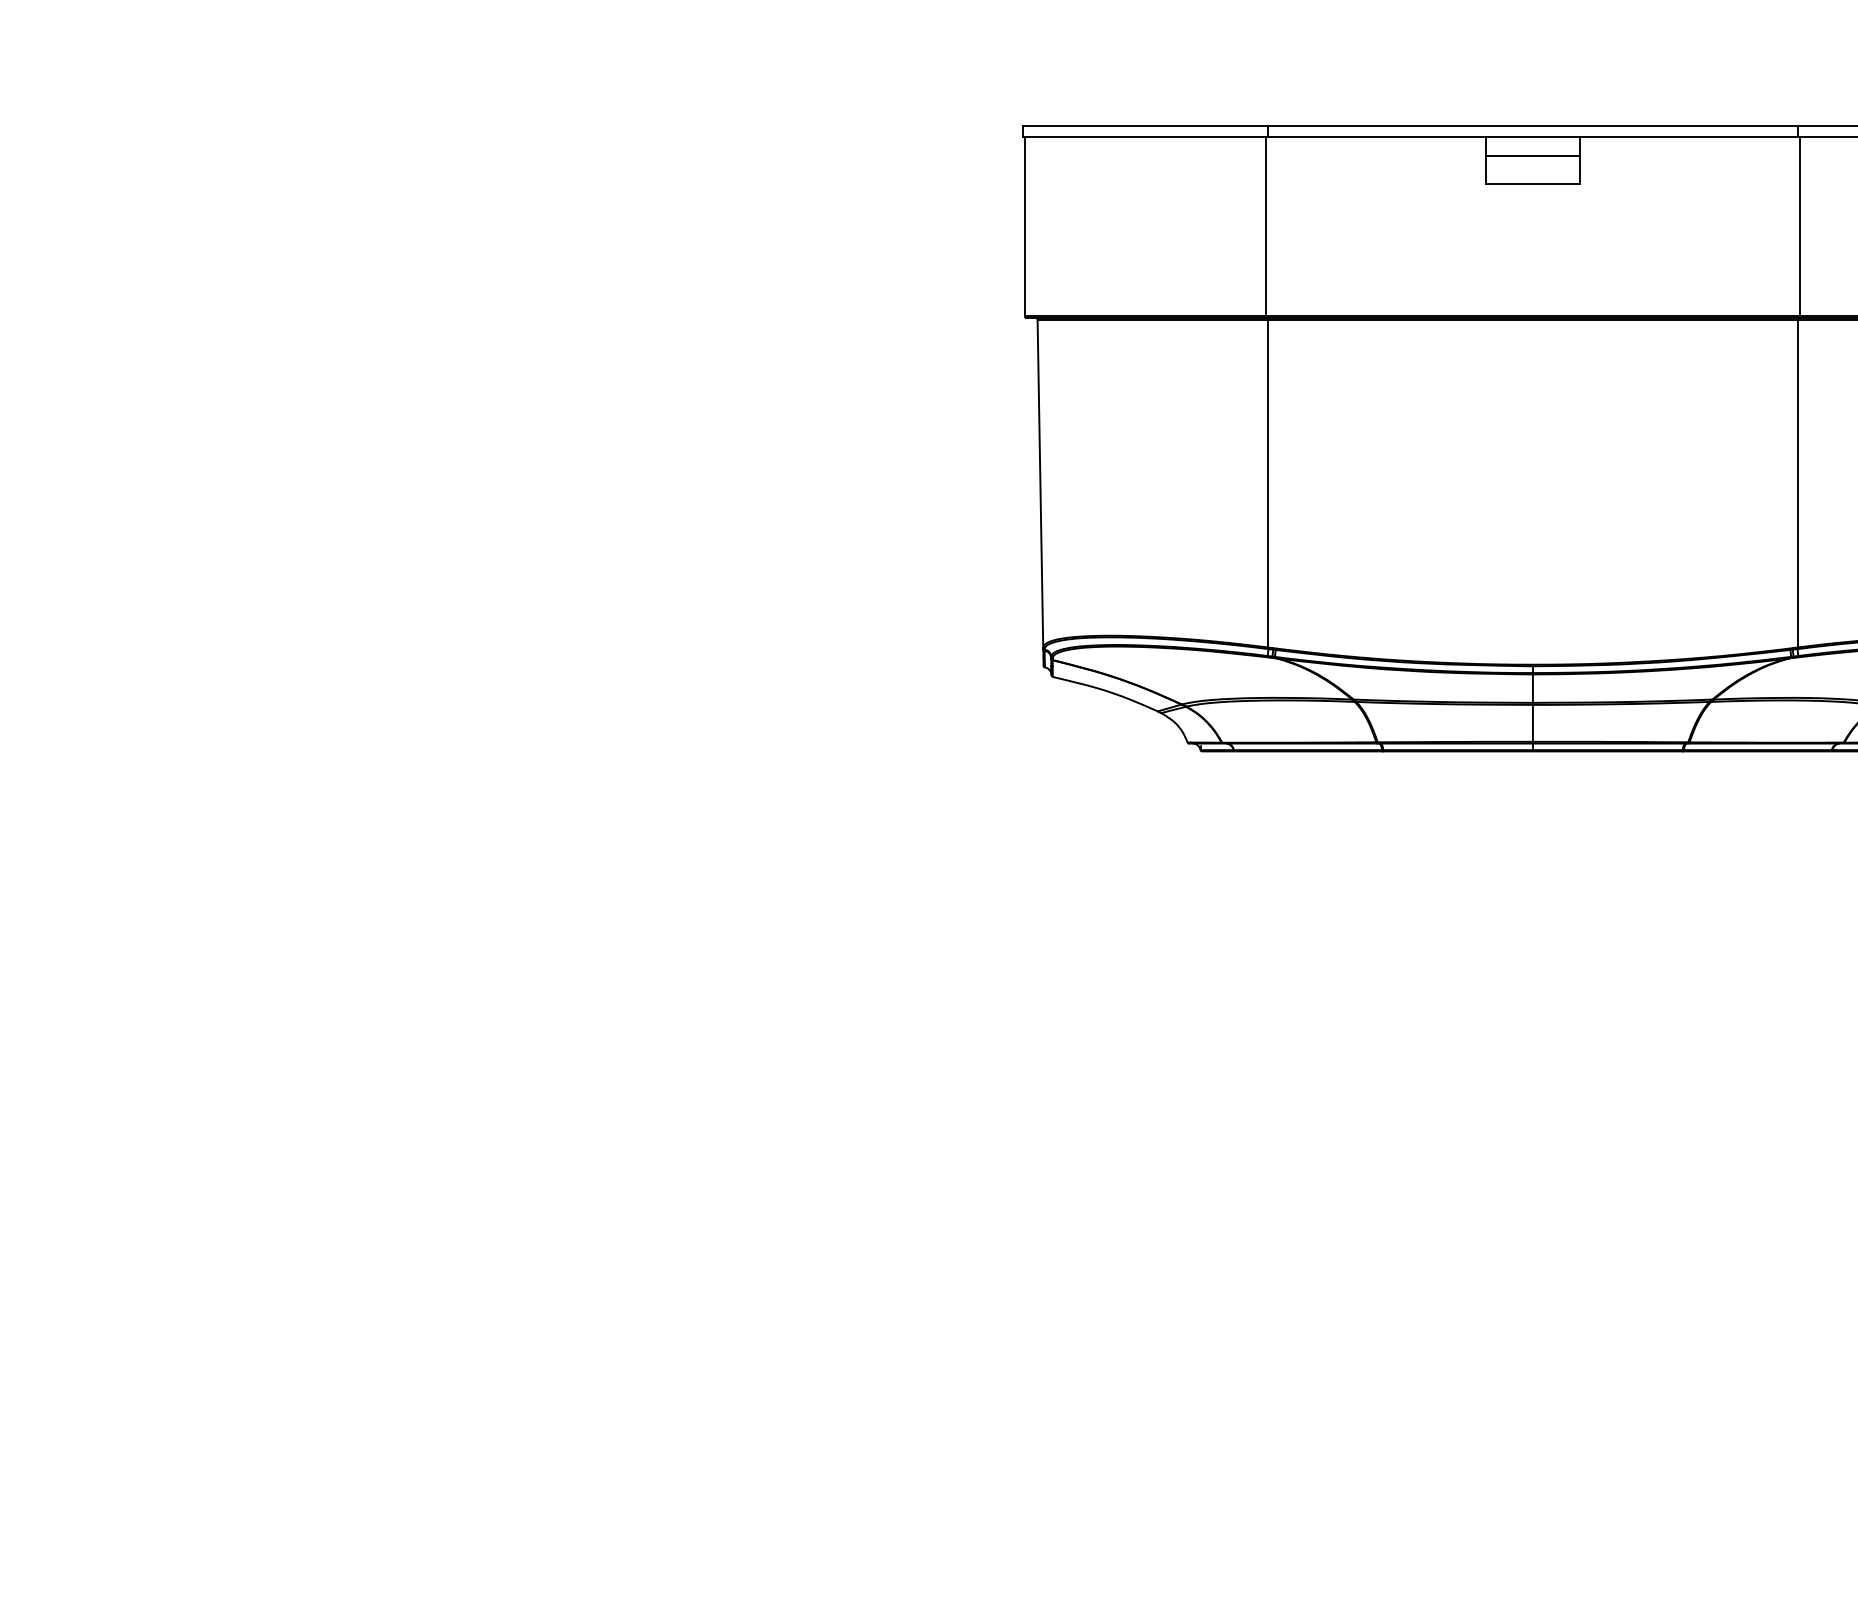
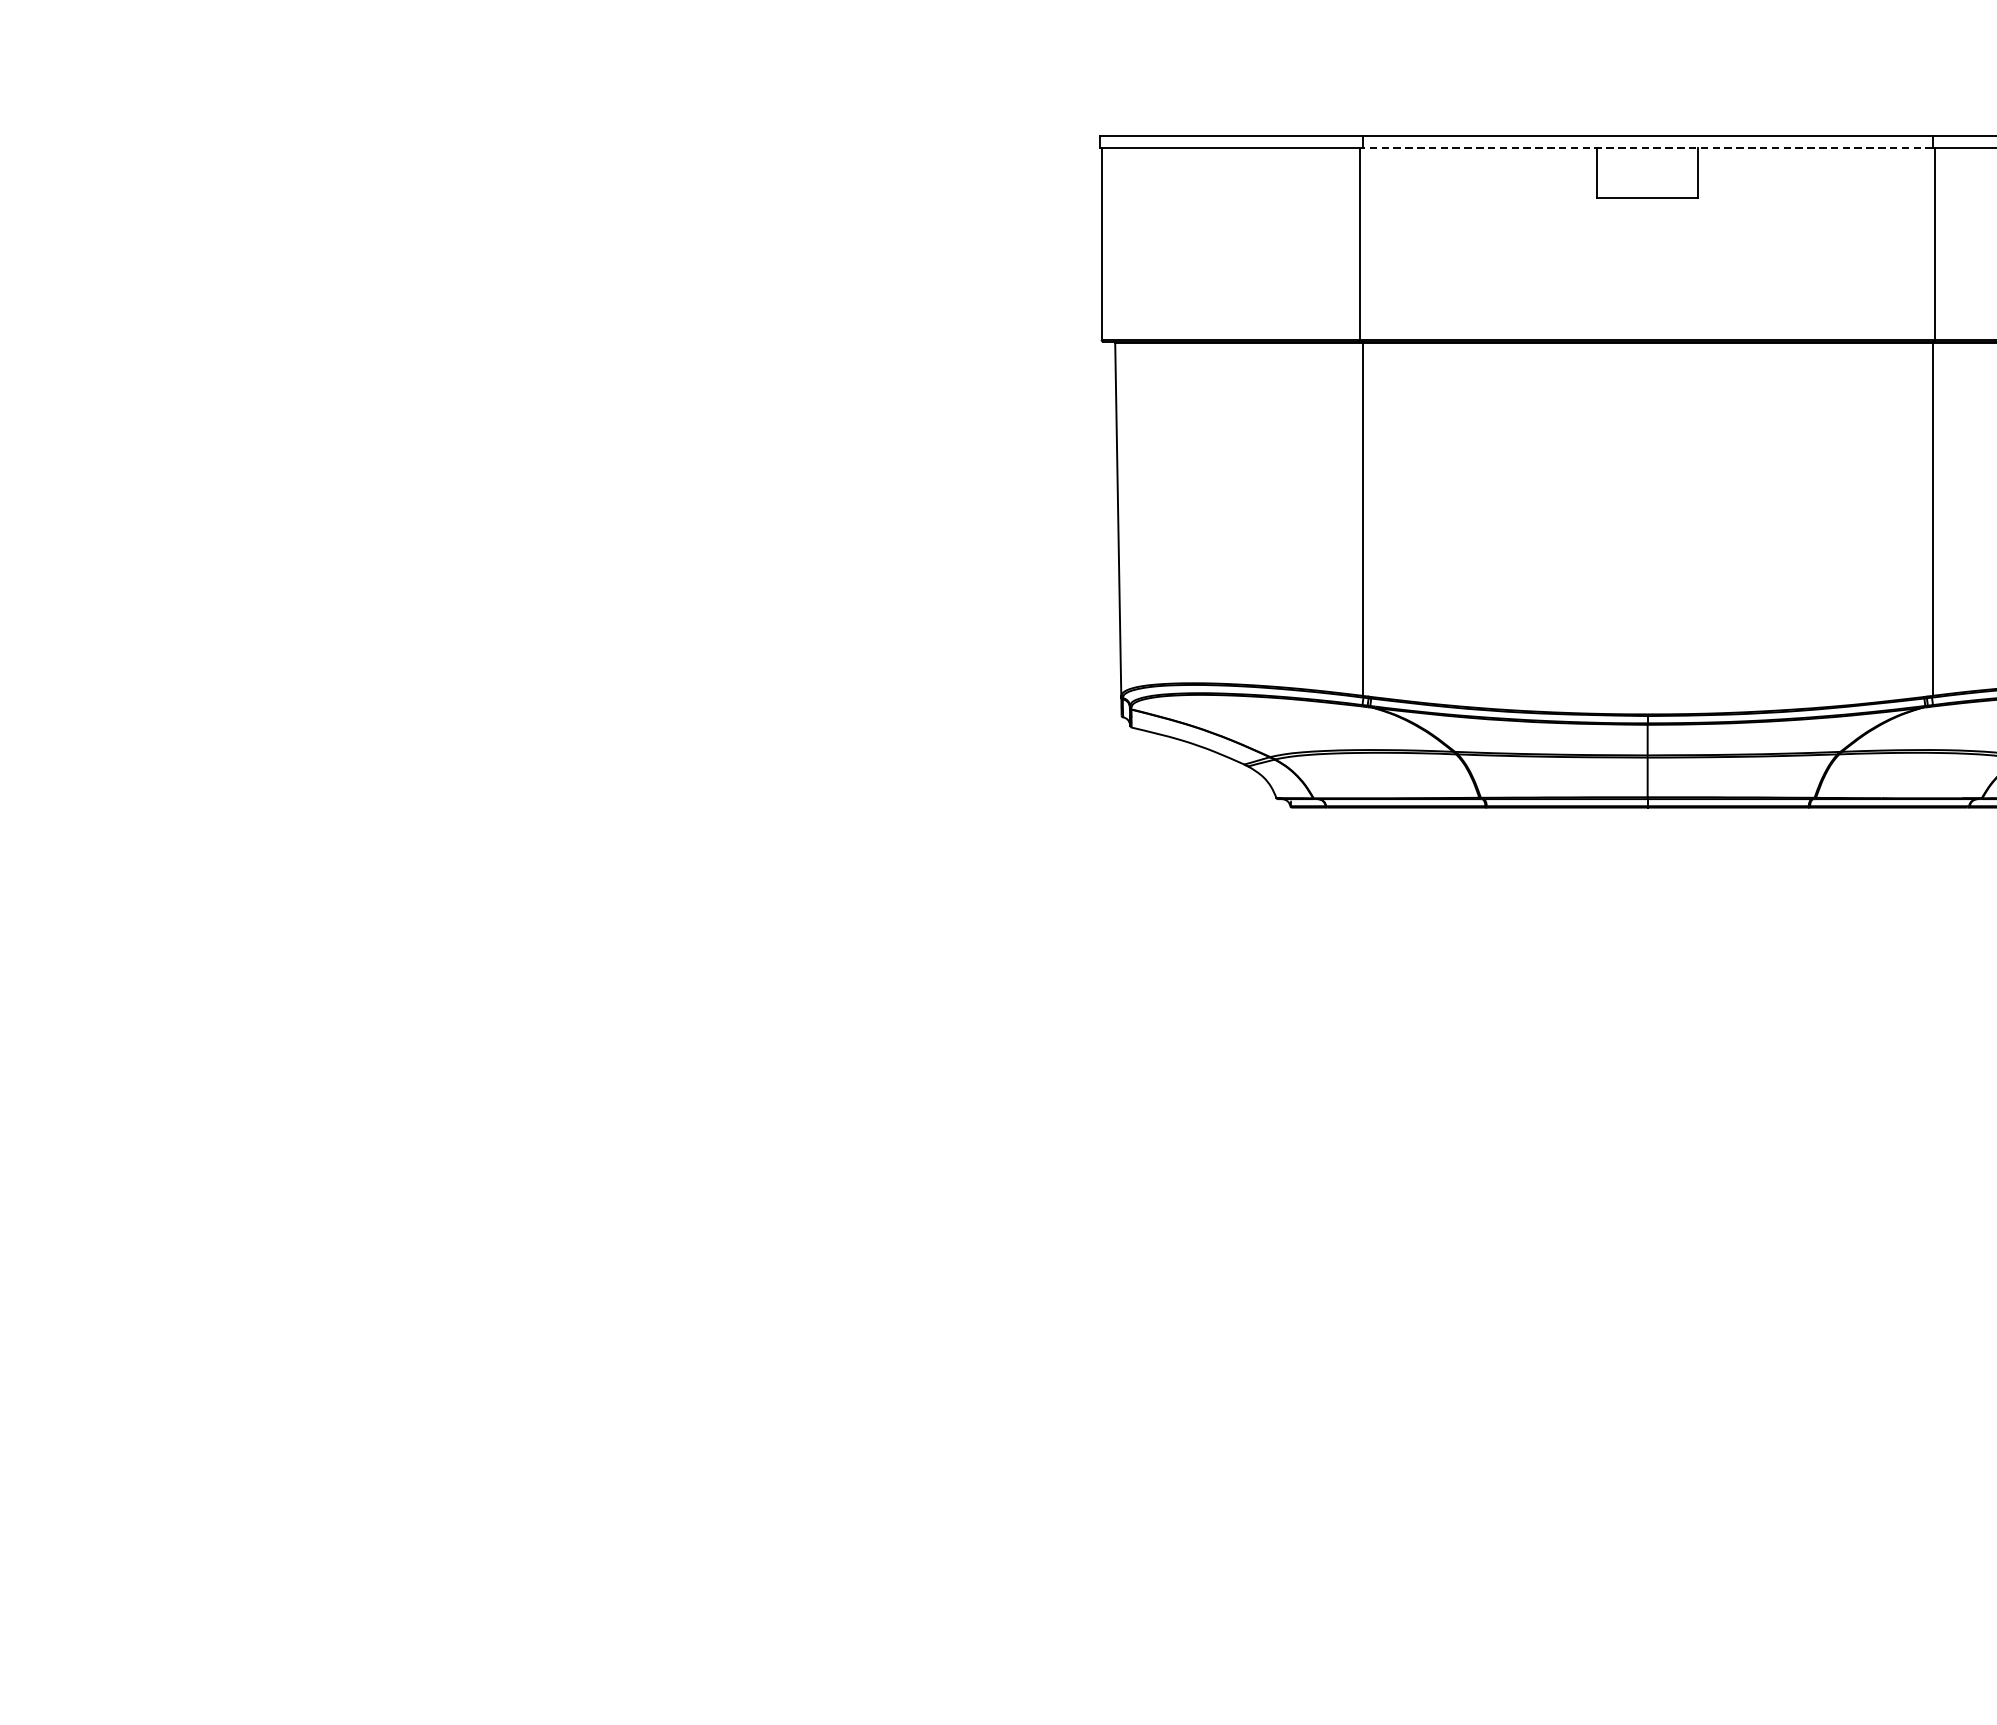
line: (1532, 137) -> (1647, 147), solid -> dashed
line: (1532, 156) -> (1647, 168), removed

